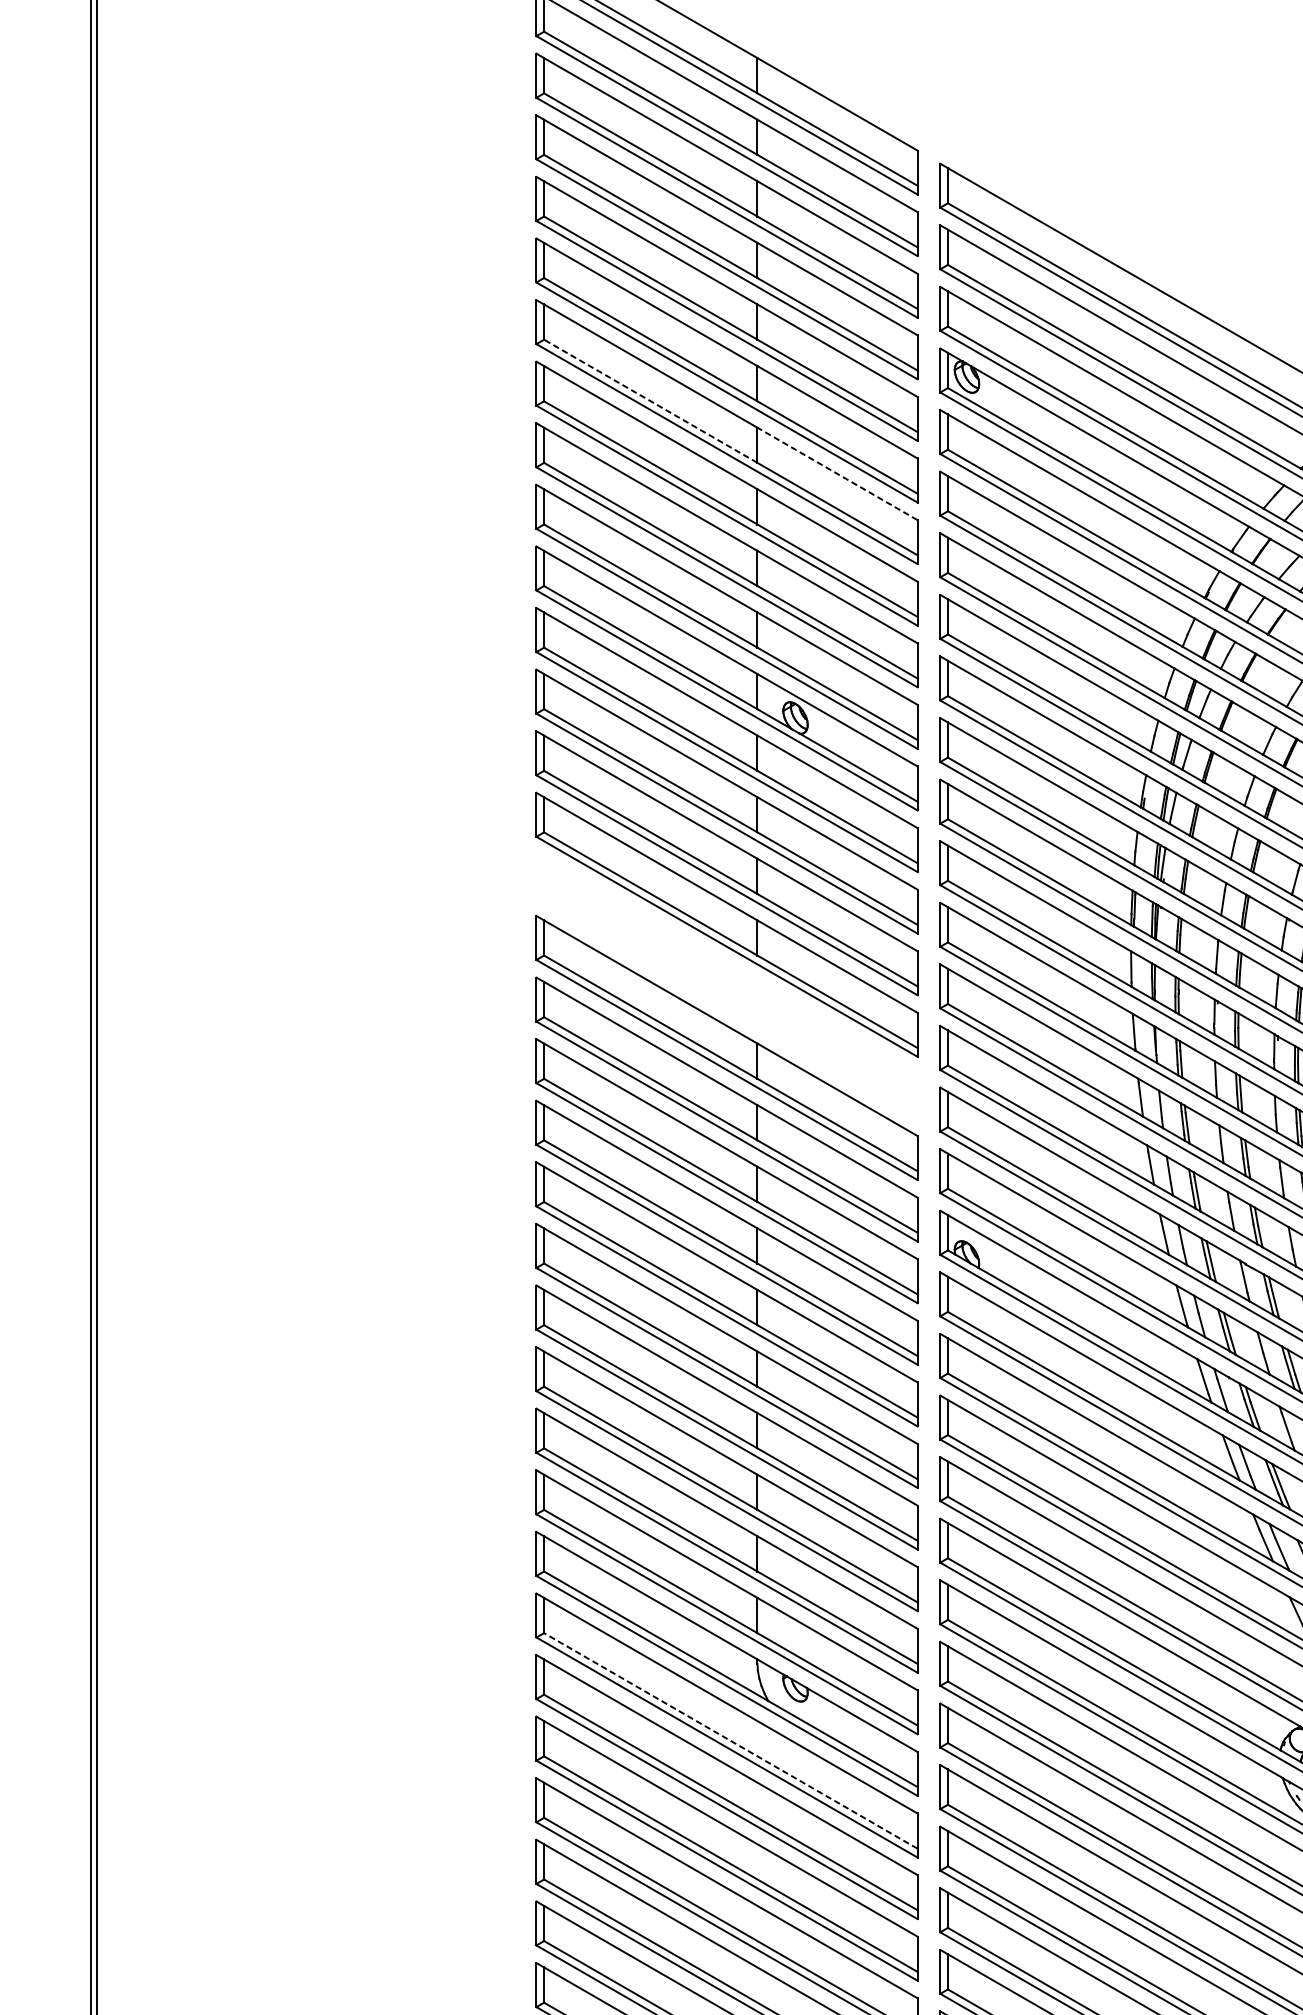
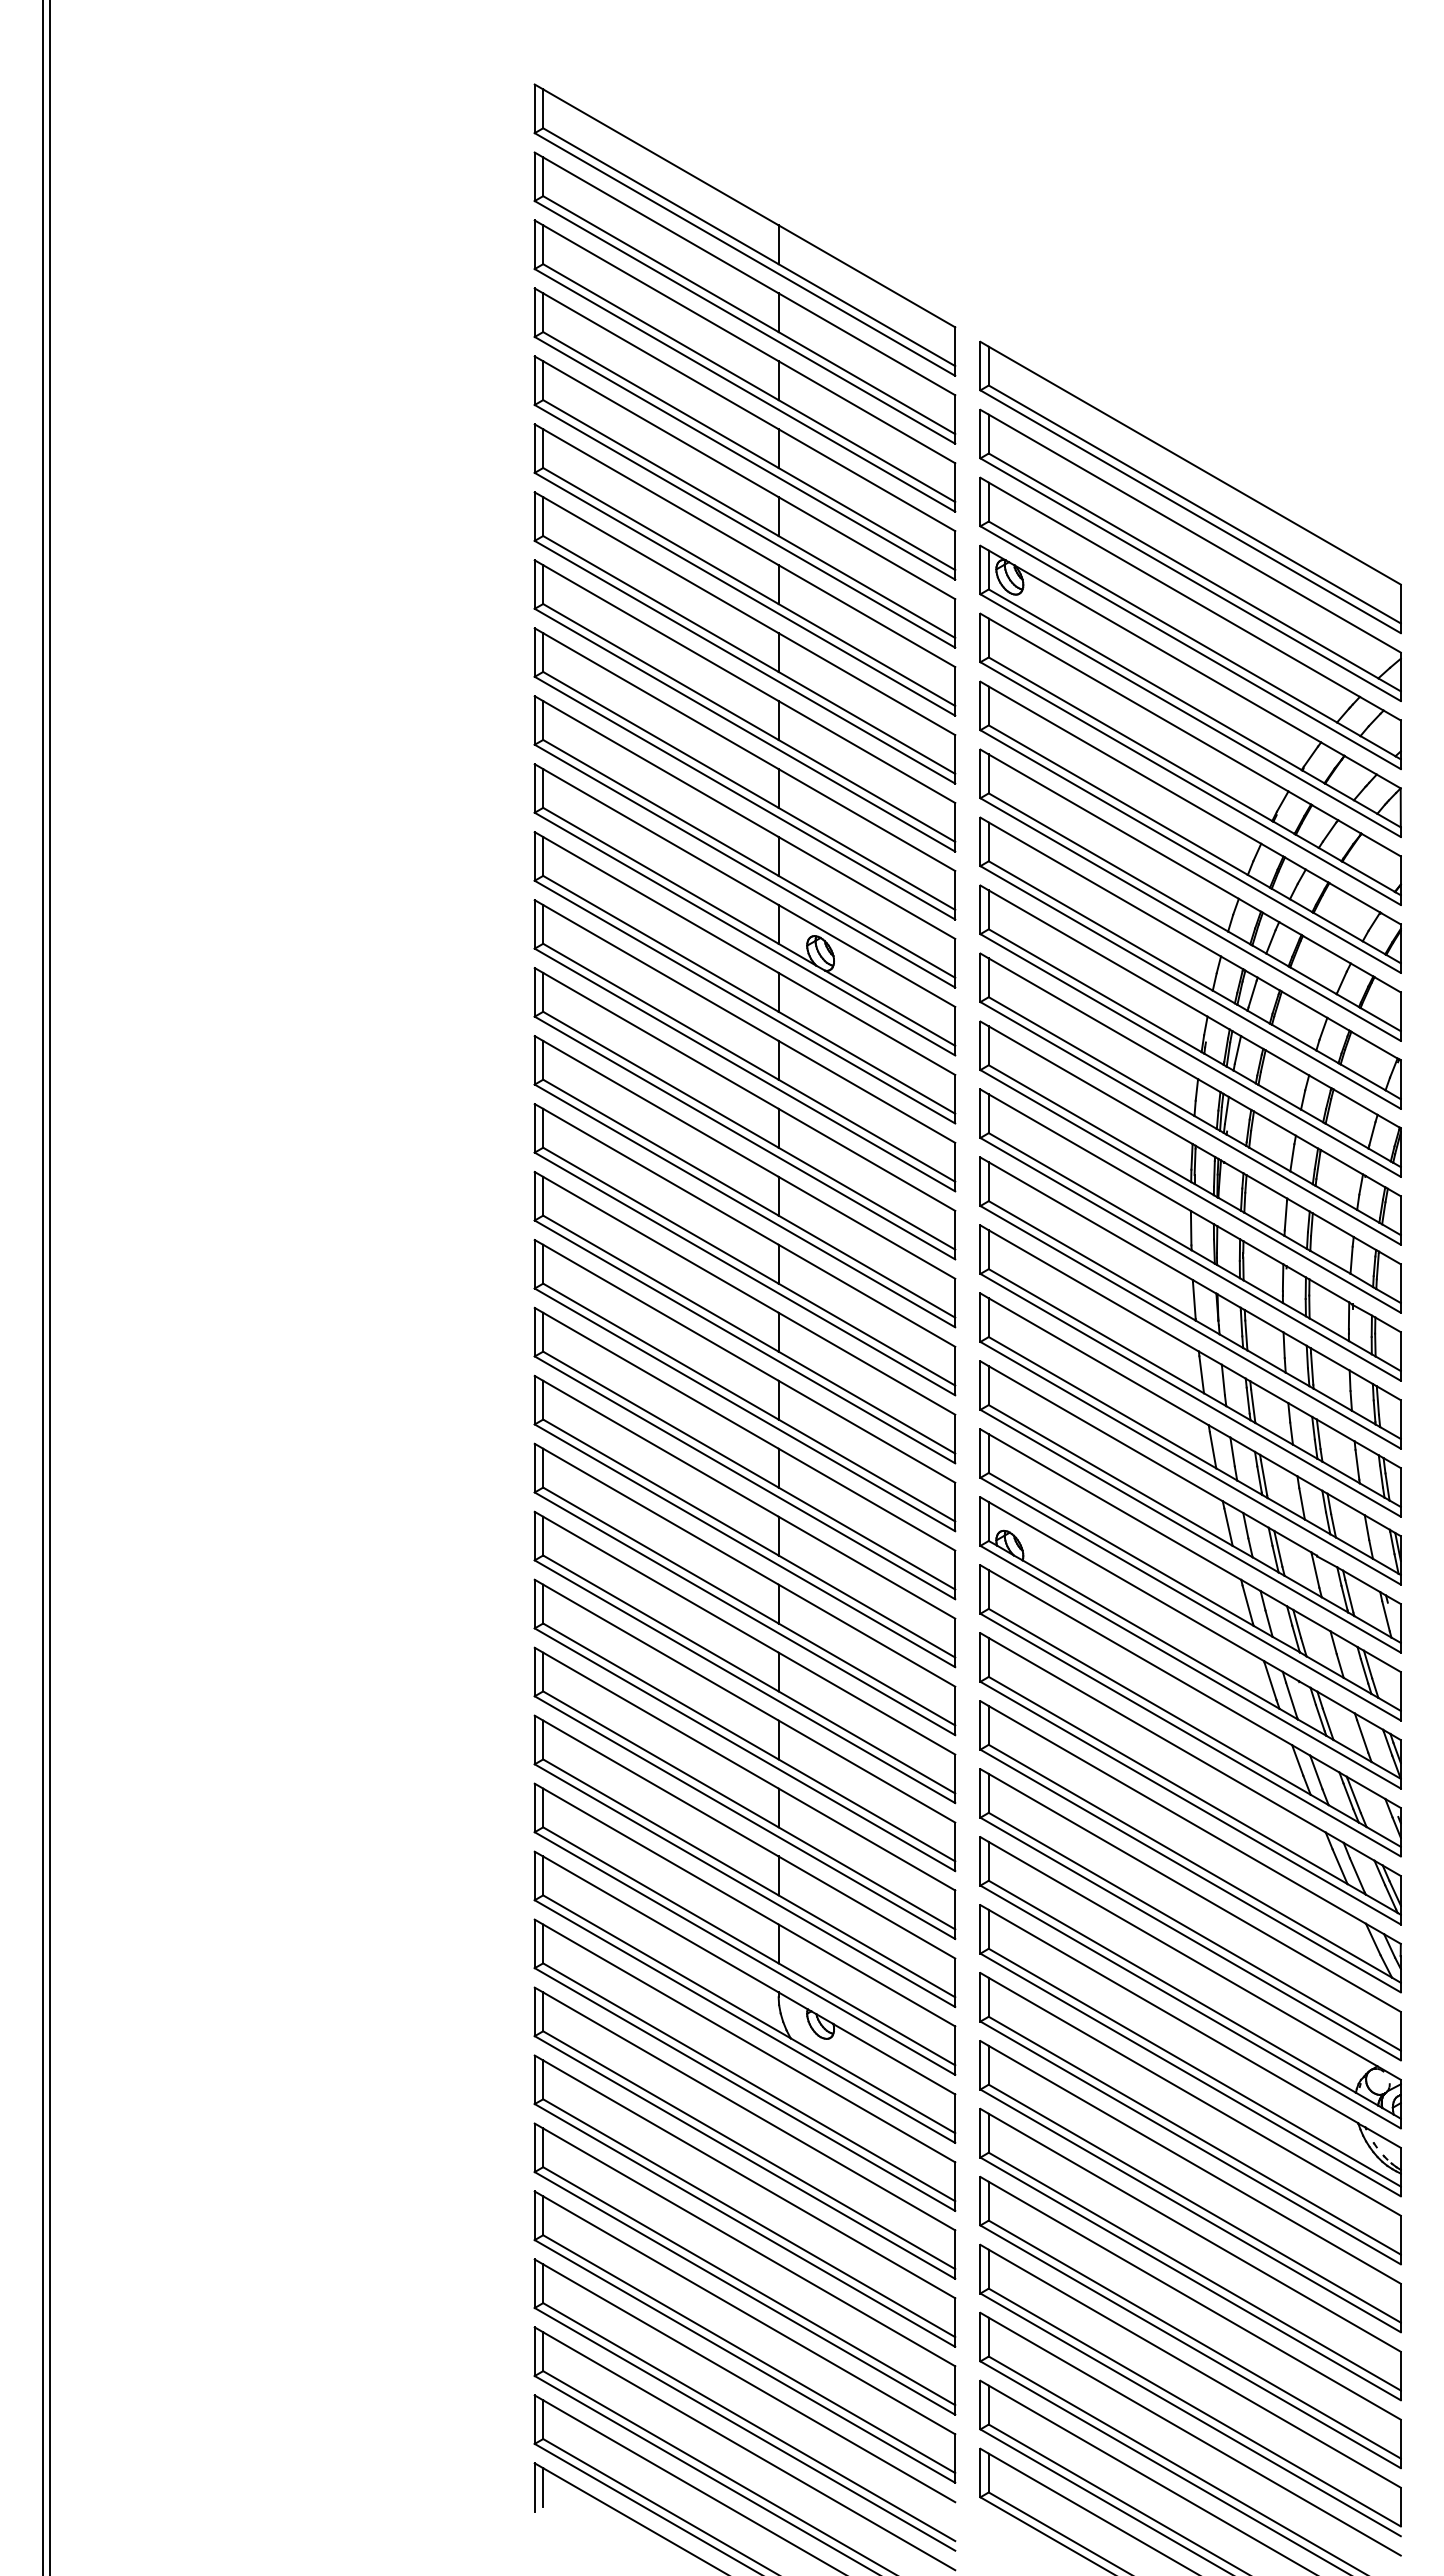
line: (650, 401) -> (660, 604), dashed -> solid
line: (837, 474) -> (866, 684), dashed -> solid
part: (726, 986) -> (744, 1249), added
line: (731, 1741) -> (749, 2082), dashed -> solid

